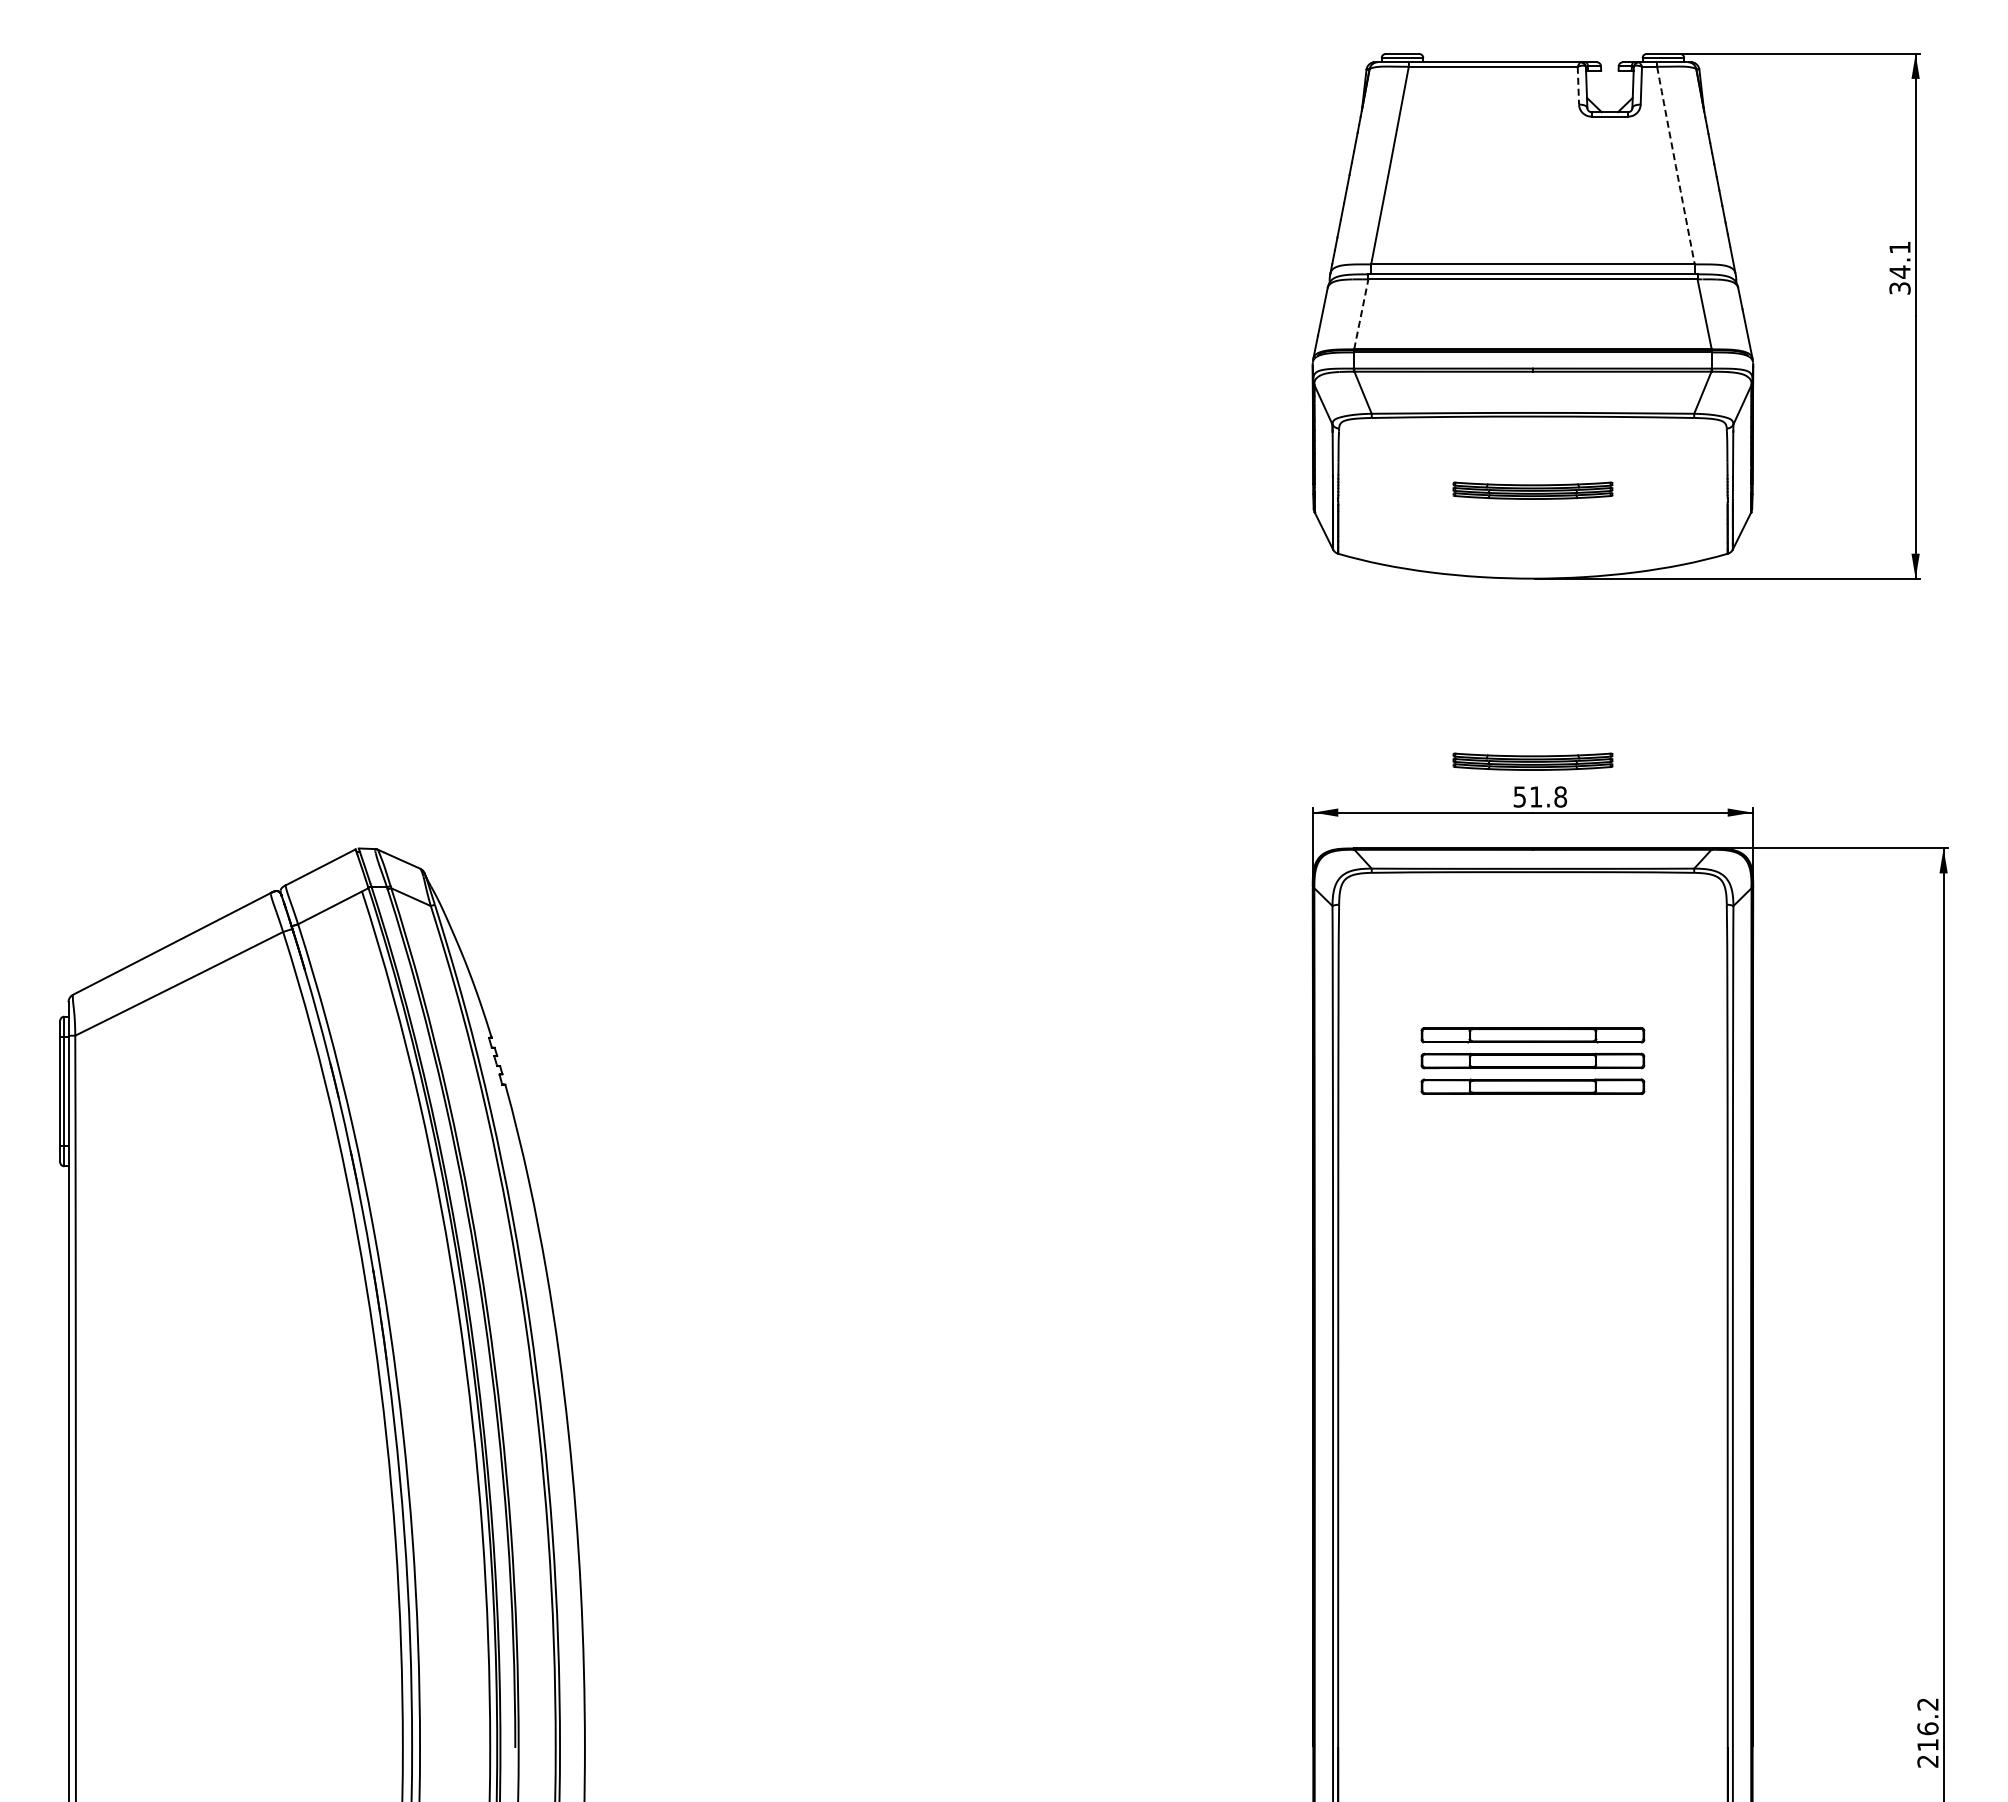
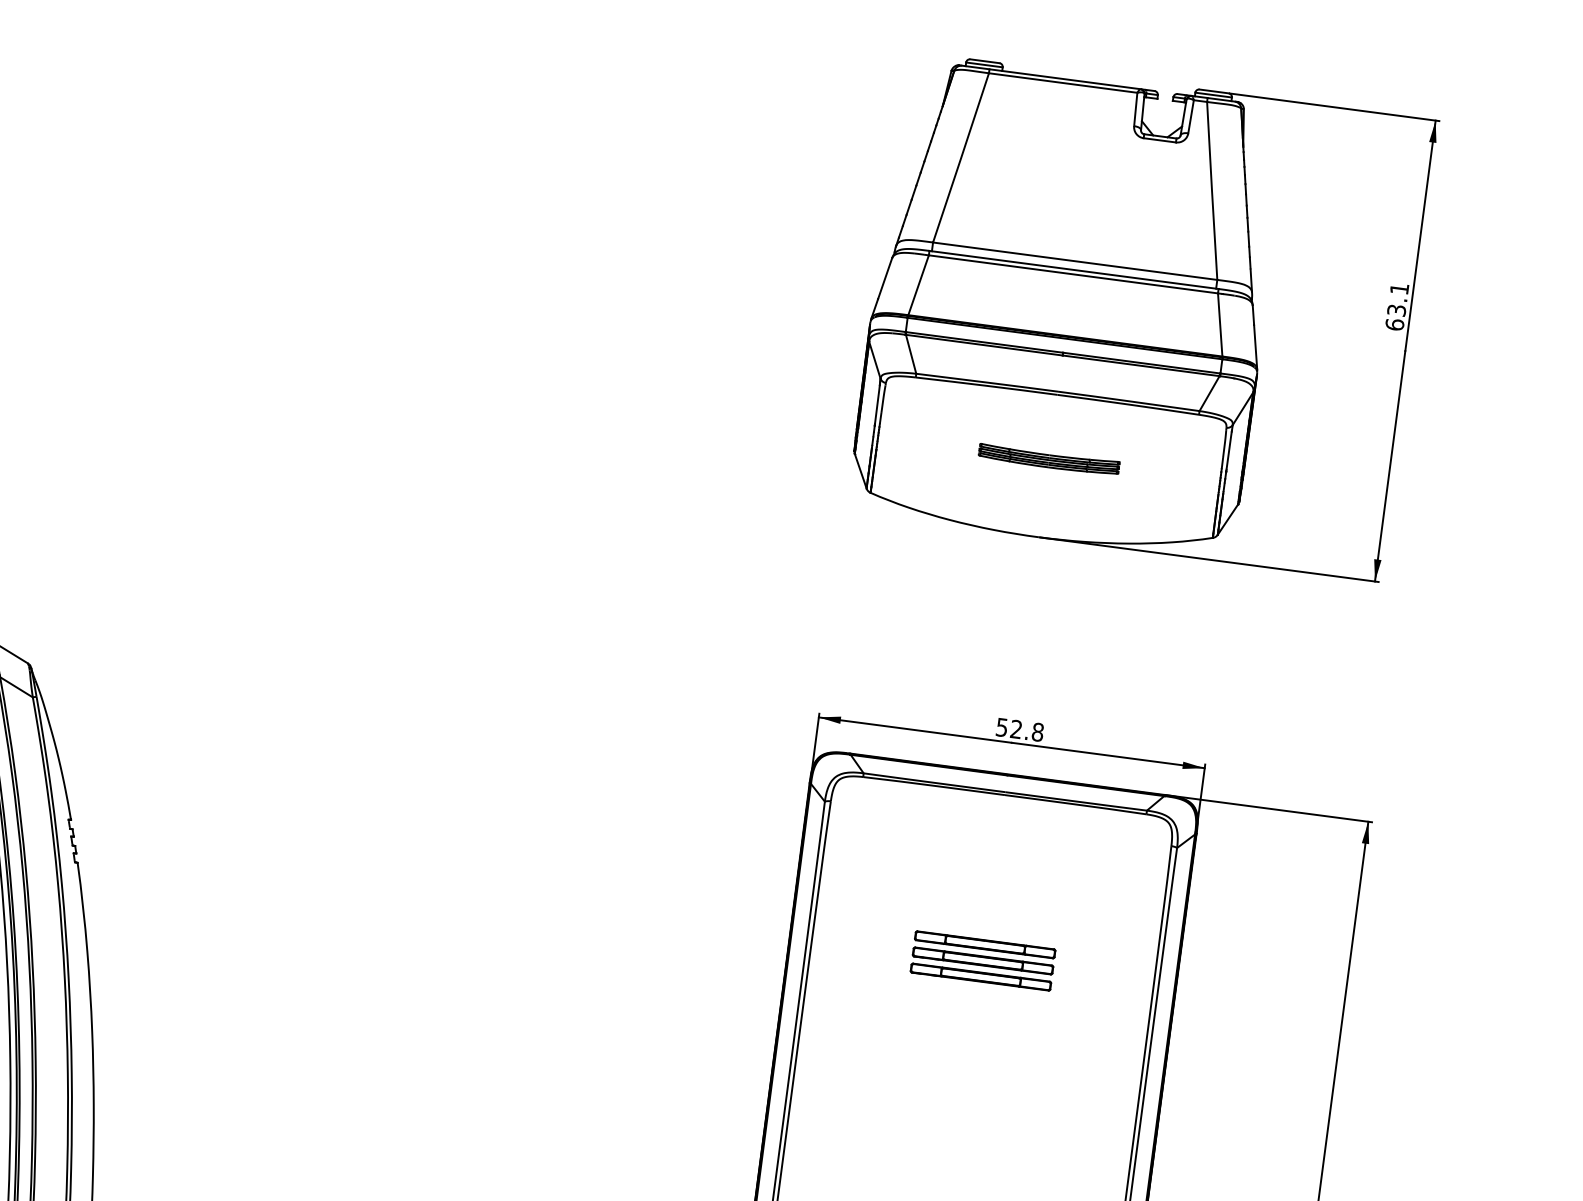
line: (1578, 85) -> (1135, 109), dashed -> solid
arc: (1675, 165) -> (1211, 190), dashed -> solid
text: (1899, 279) -> (1395, 316), 34.1 -> 63.1
line: (1361, 314) -> (918, 285), dashed -> solid
part: (1532, 761) -> (1017, 697), removed
text: (1535, 796) -> (1015, 728), 51.8 -> 52.8
part: (1532, 1060) -> (982, 960), size x0.71

